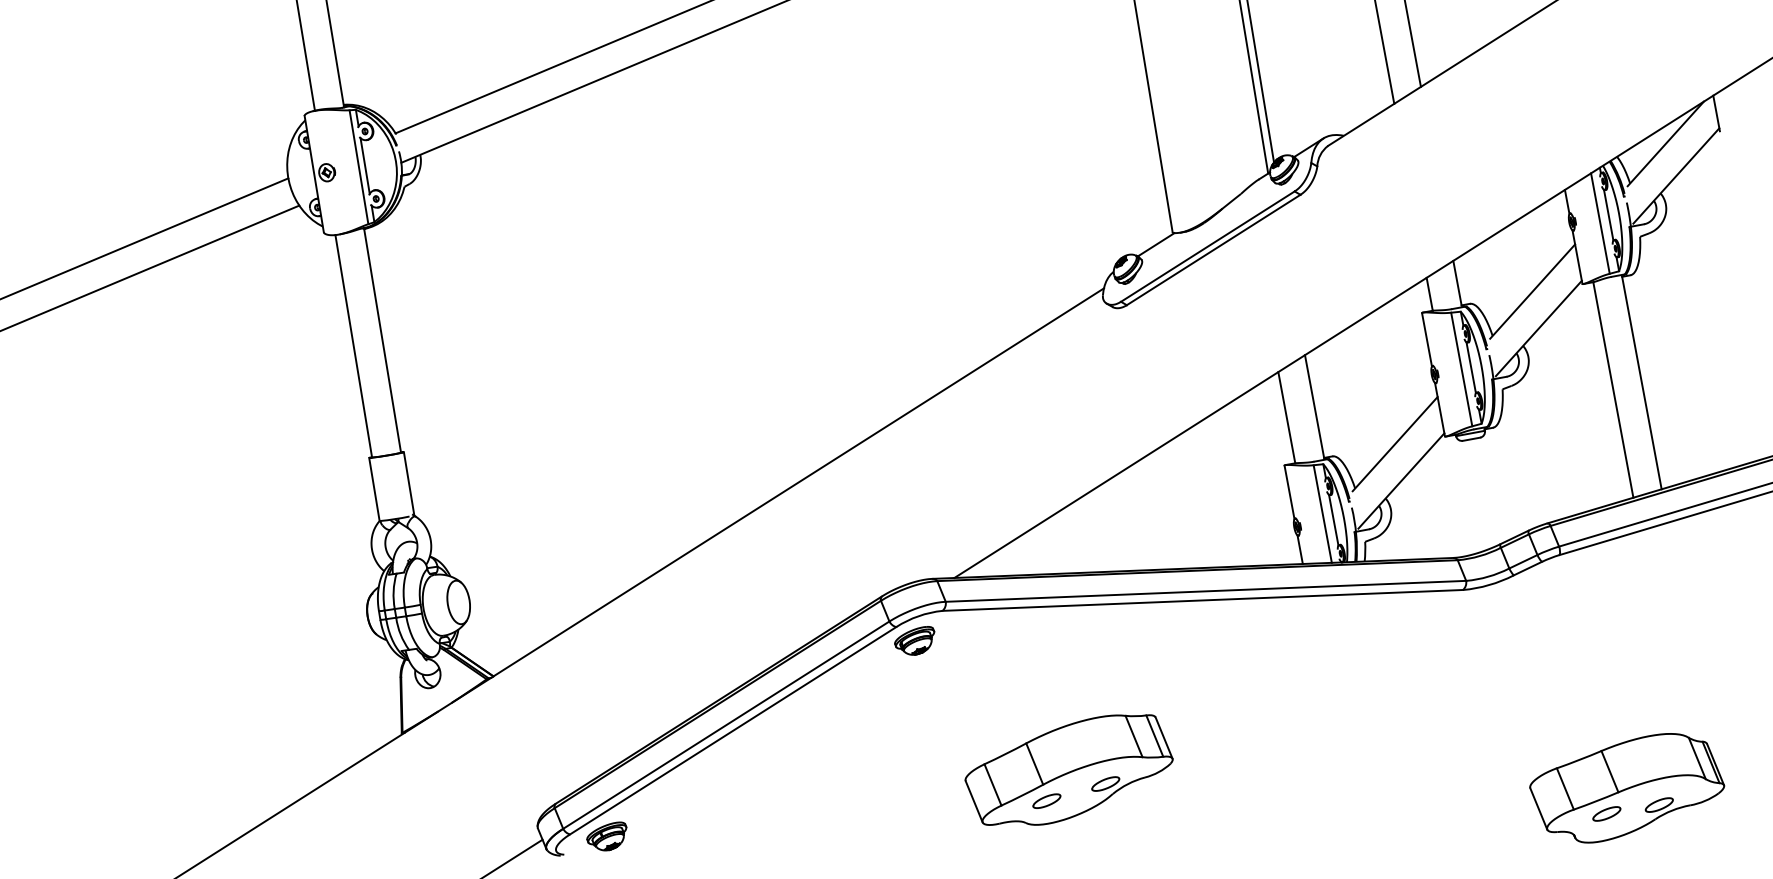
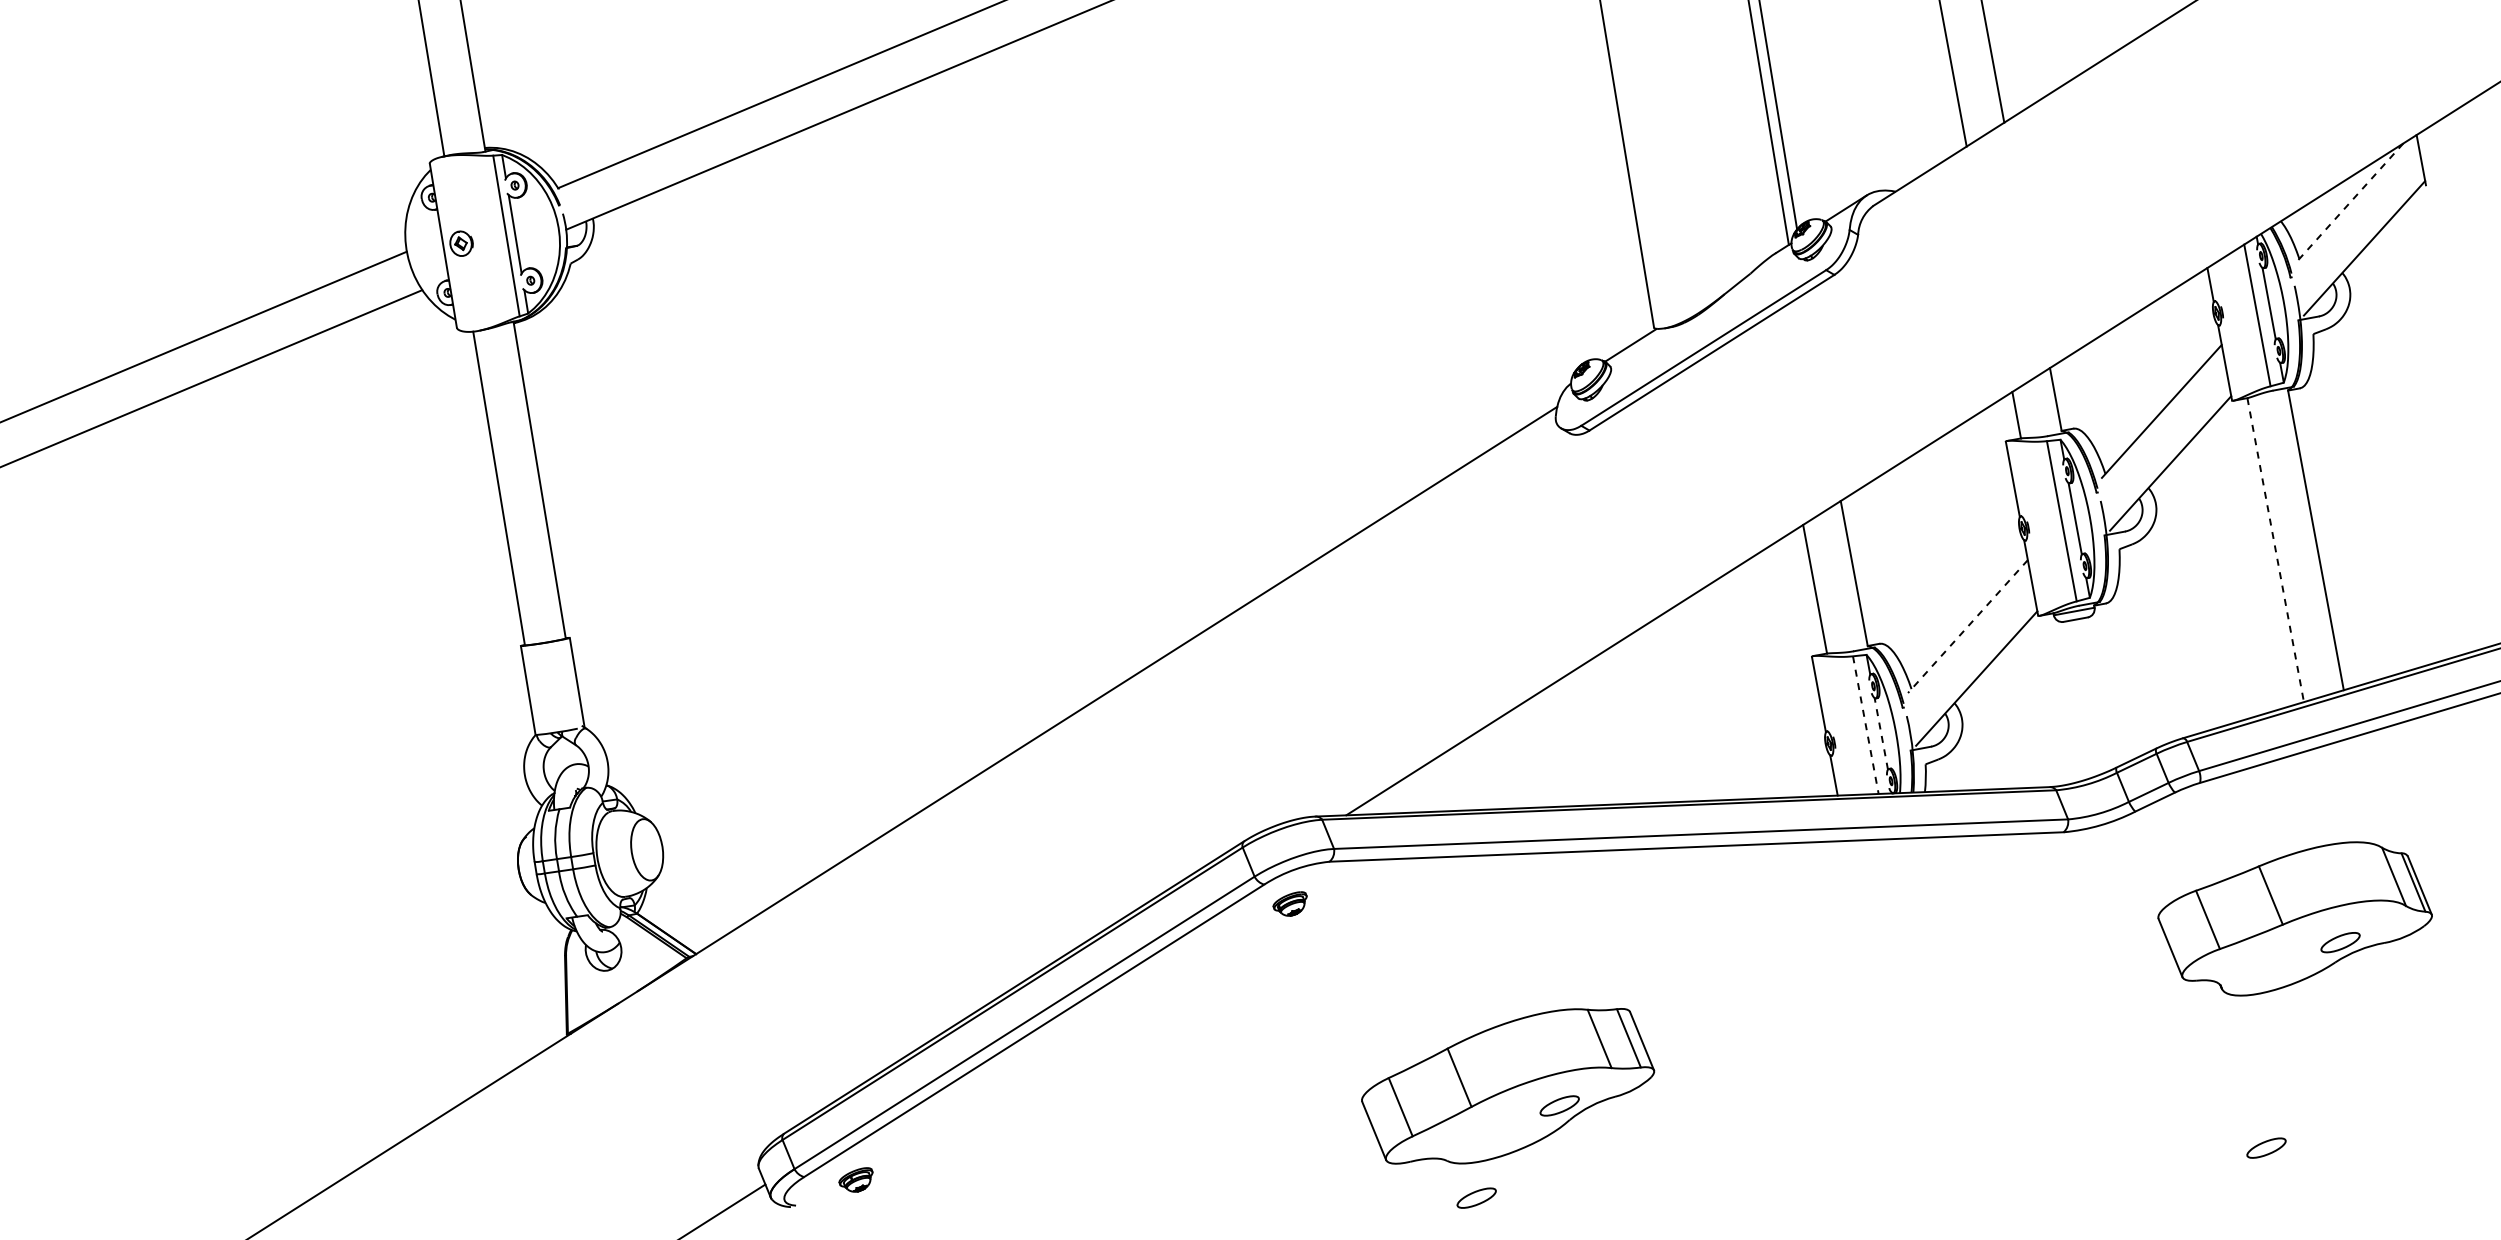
line: (1665, 144) -> (2349, 203), solid -> dashed
line: (1613, 390) -> (2275, 550), solid -> dashed
line: (1394, 444) -> (1967, 626), solid -> dashed
line: (1322, 514) -> (1865, 725), solid -> dashed
line: (1333, 519) -> (1881, 733), solid -> dashed
part: (914, 640) -> (1289, 903), size x0.6
part: (1626, 787) -> (2294, 918), moved
part: (1046, 800) -> (1476, 1197), moved
part: (606, 836) -> (855, 1179), size x0.6

